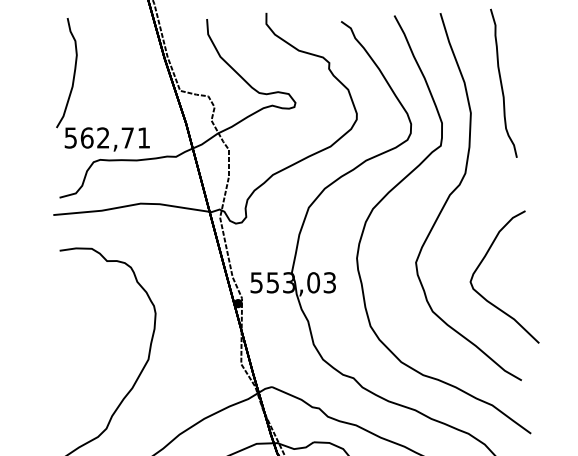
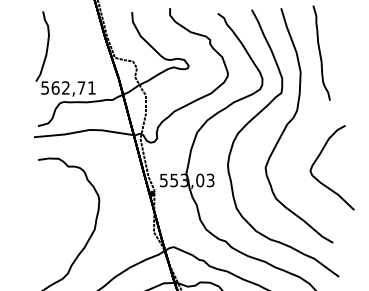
curve: (483, 262) -> (318, 158), moved

